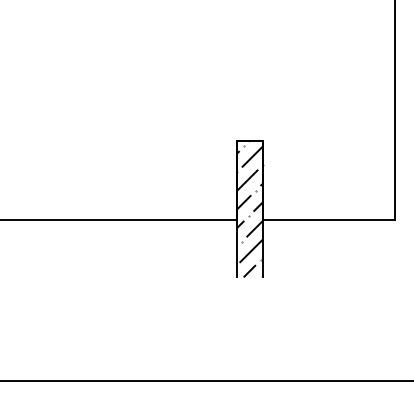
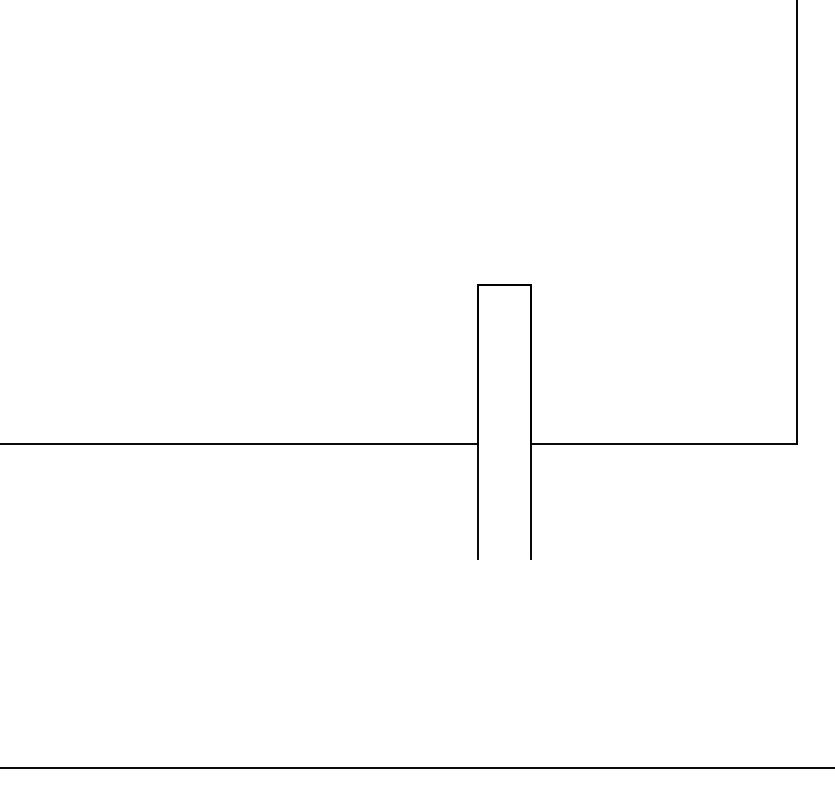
hatch: (250, 209) -> (505, 422), removed

